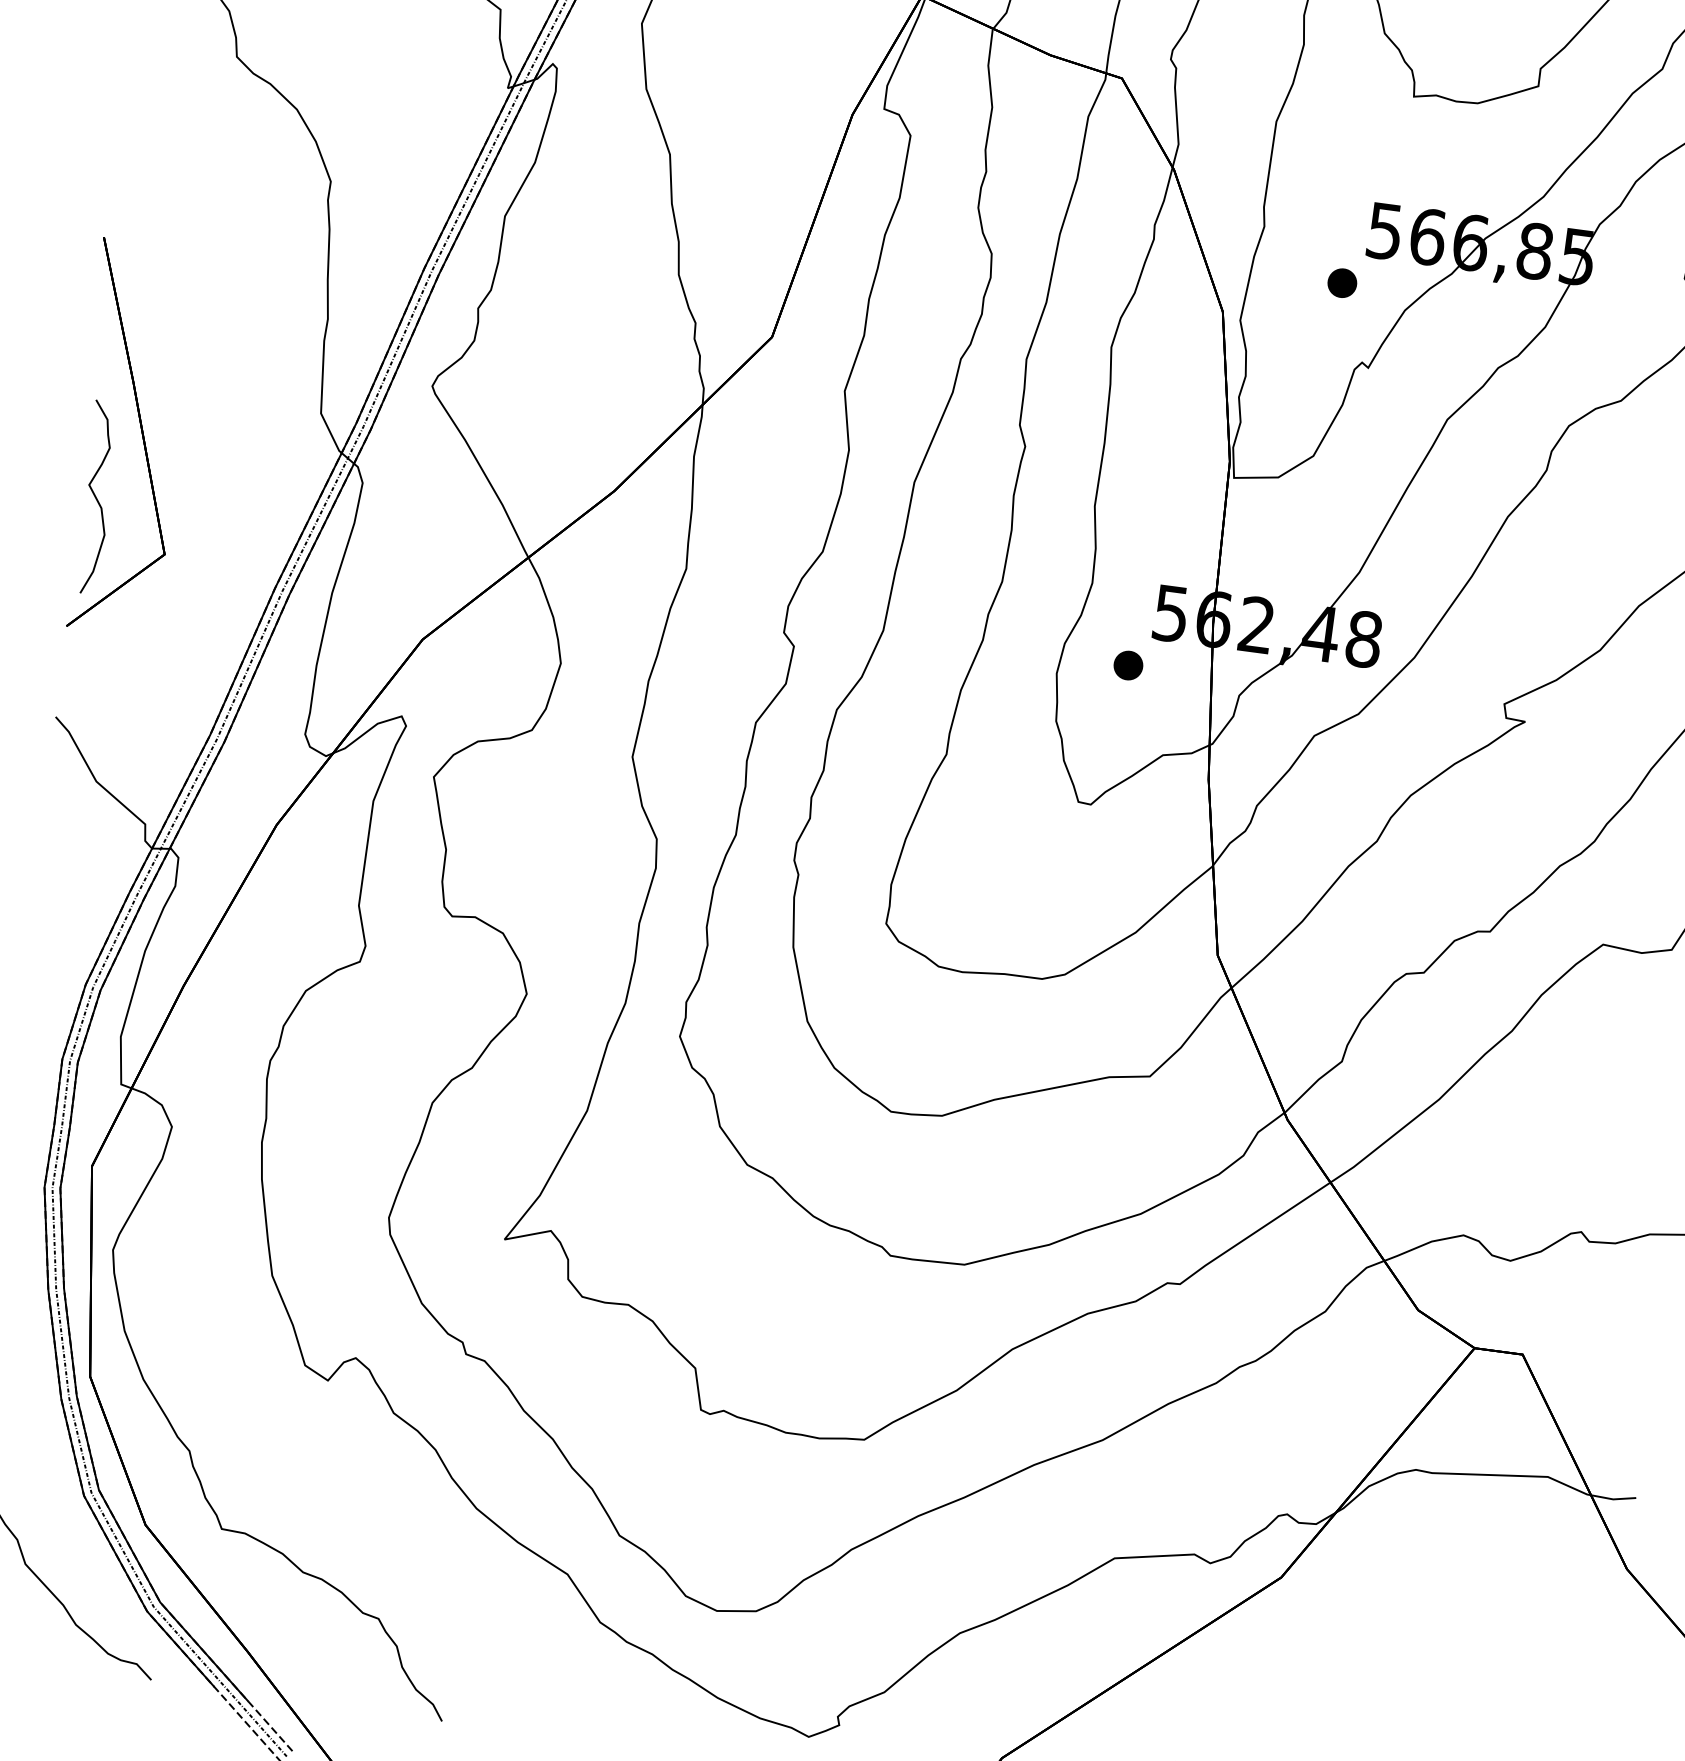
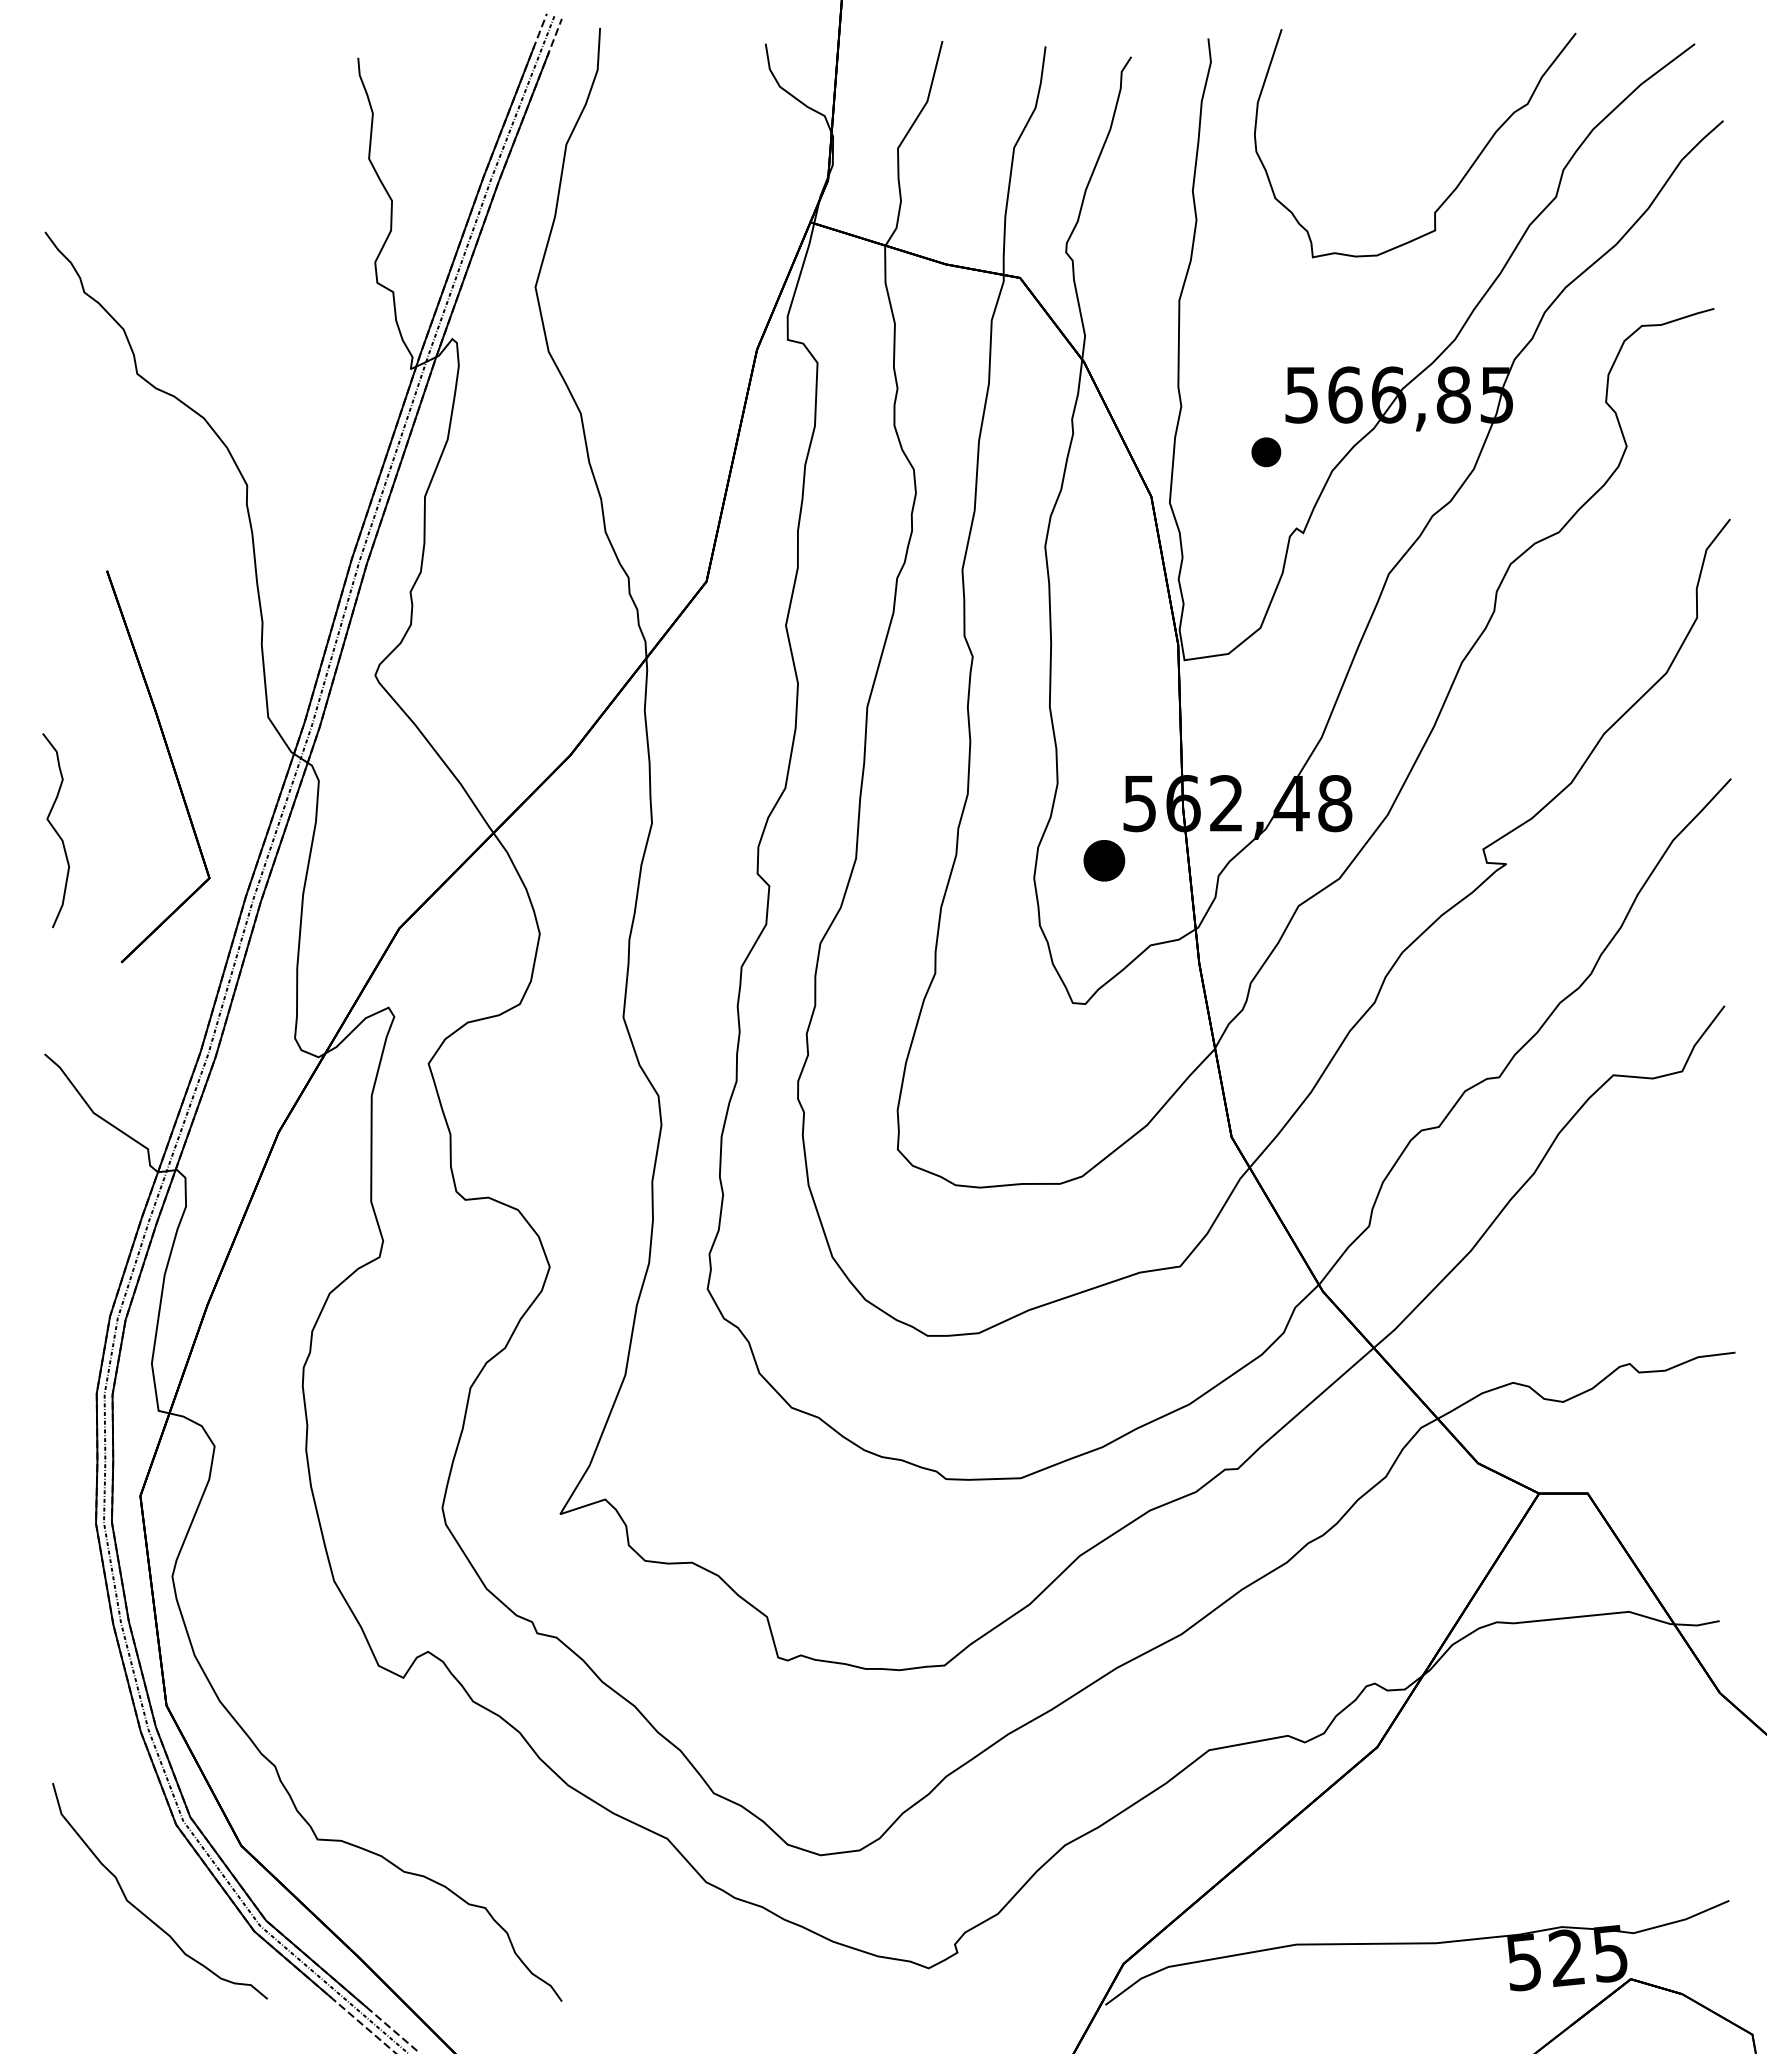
part: (141, 433) -> (170, 761), moved
part: (1128, 665) -> (1104, 860), size x1.4

